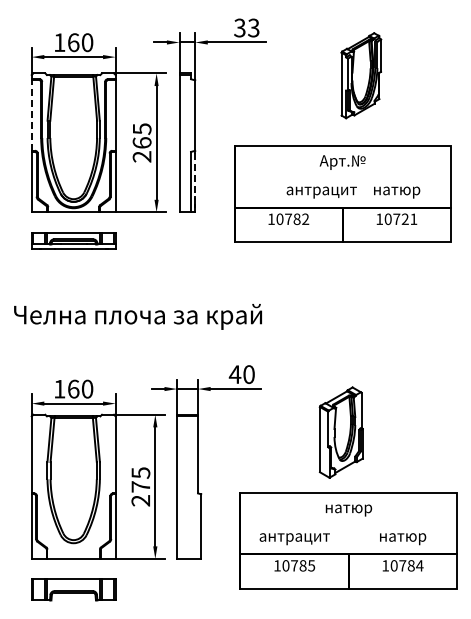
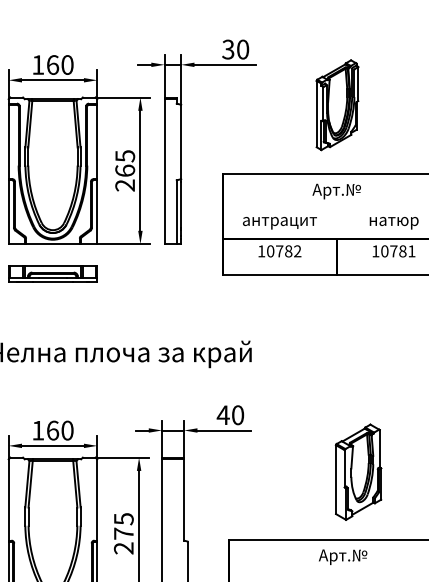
text: (253, 27) -> (242, 49), 33 -> 30
part: (361, 75) -> (337, 104), moved
line: (31, 115) -> (8, 141), dashed -> solid
line: (195, 175) -> (181, 205), dashed -> solid
text: (321, 192) -> (279, 223), moved
text: (404, 219) -> (402, 251), 10721 -> 10781
part: (340, 432) -> (357, 472), moved
text: (348, 508) -> (342, 556), натюр -> Арт.№

